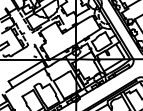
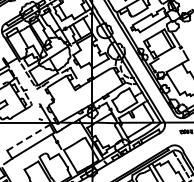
line: (26, 71) -> (29, 137), solid -> dashed

